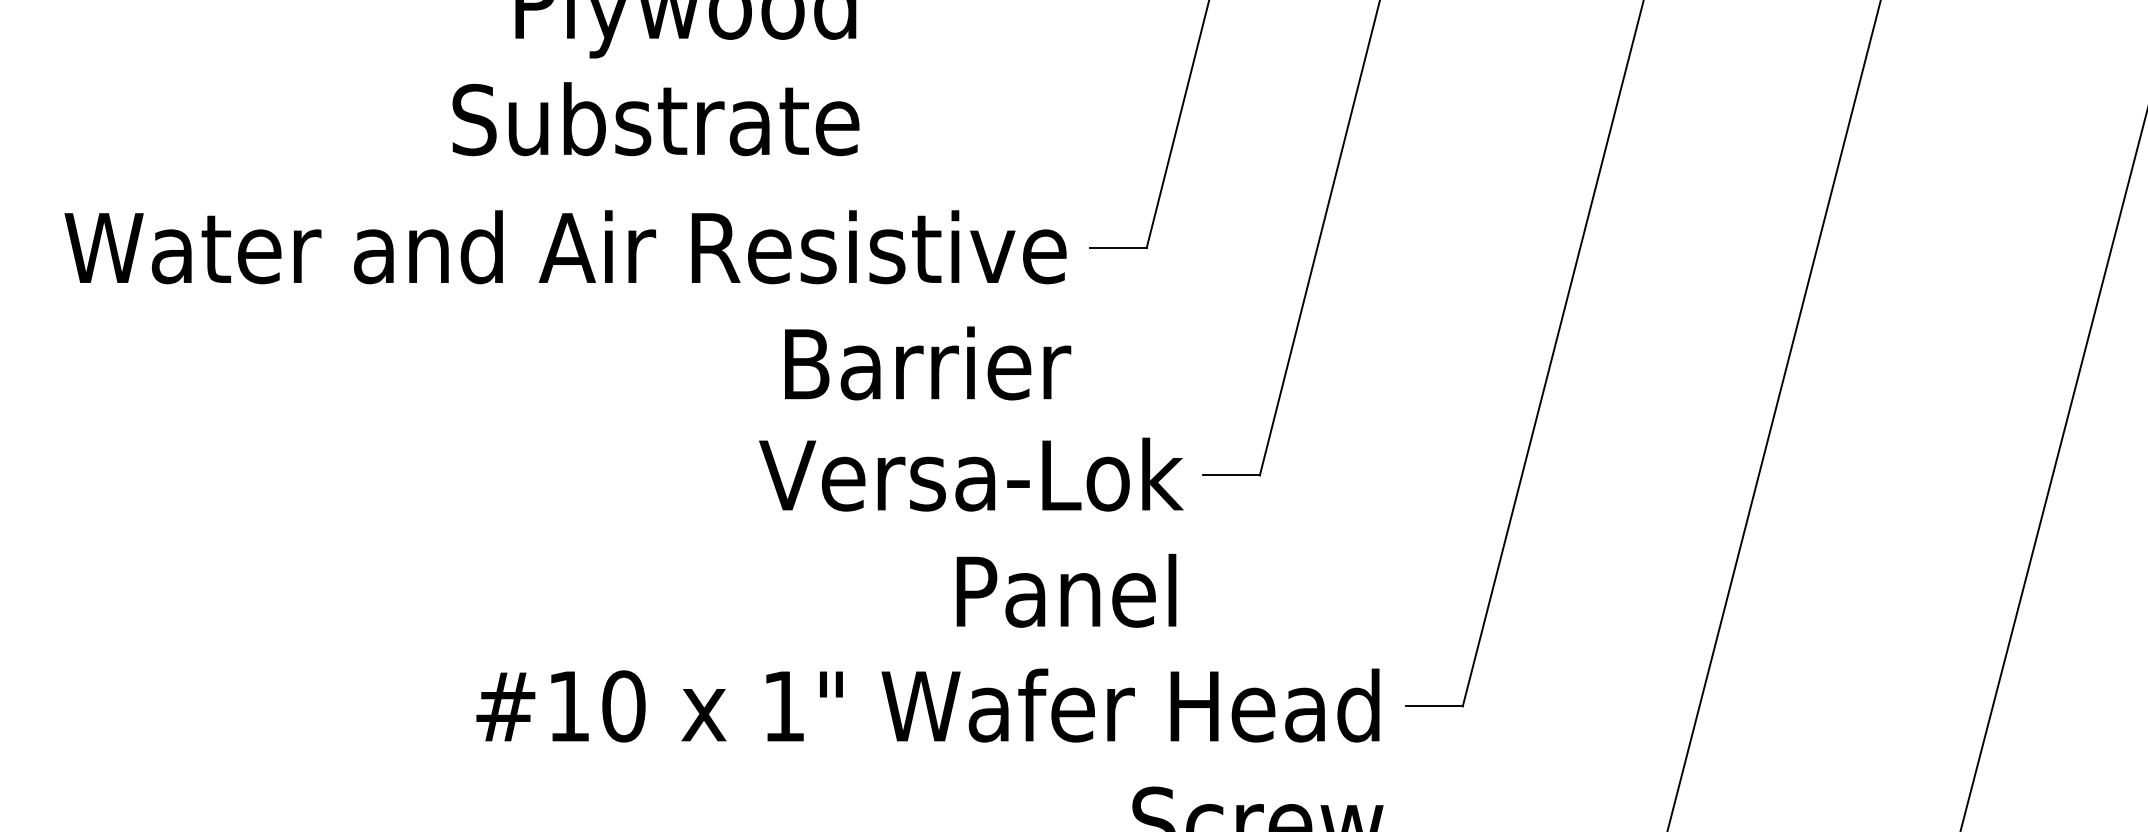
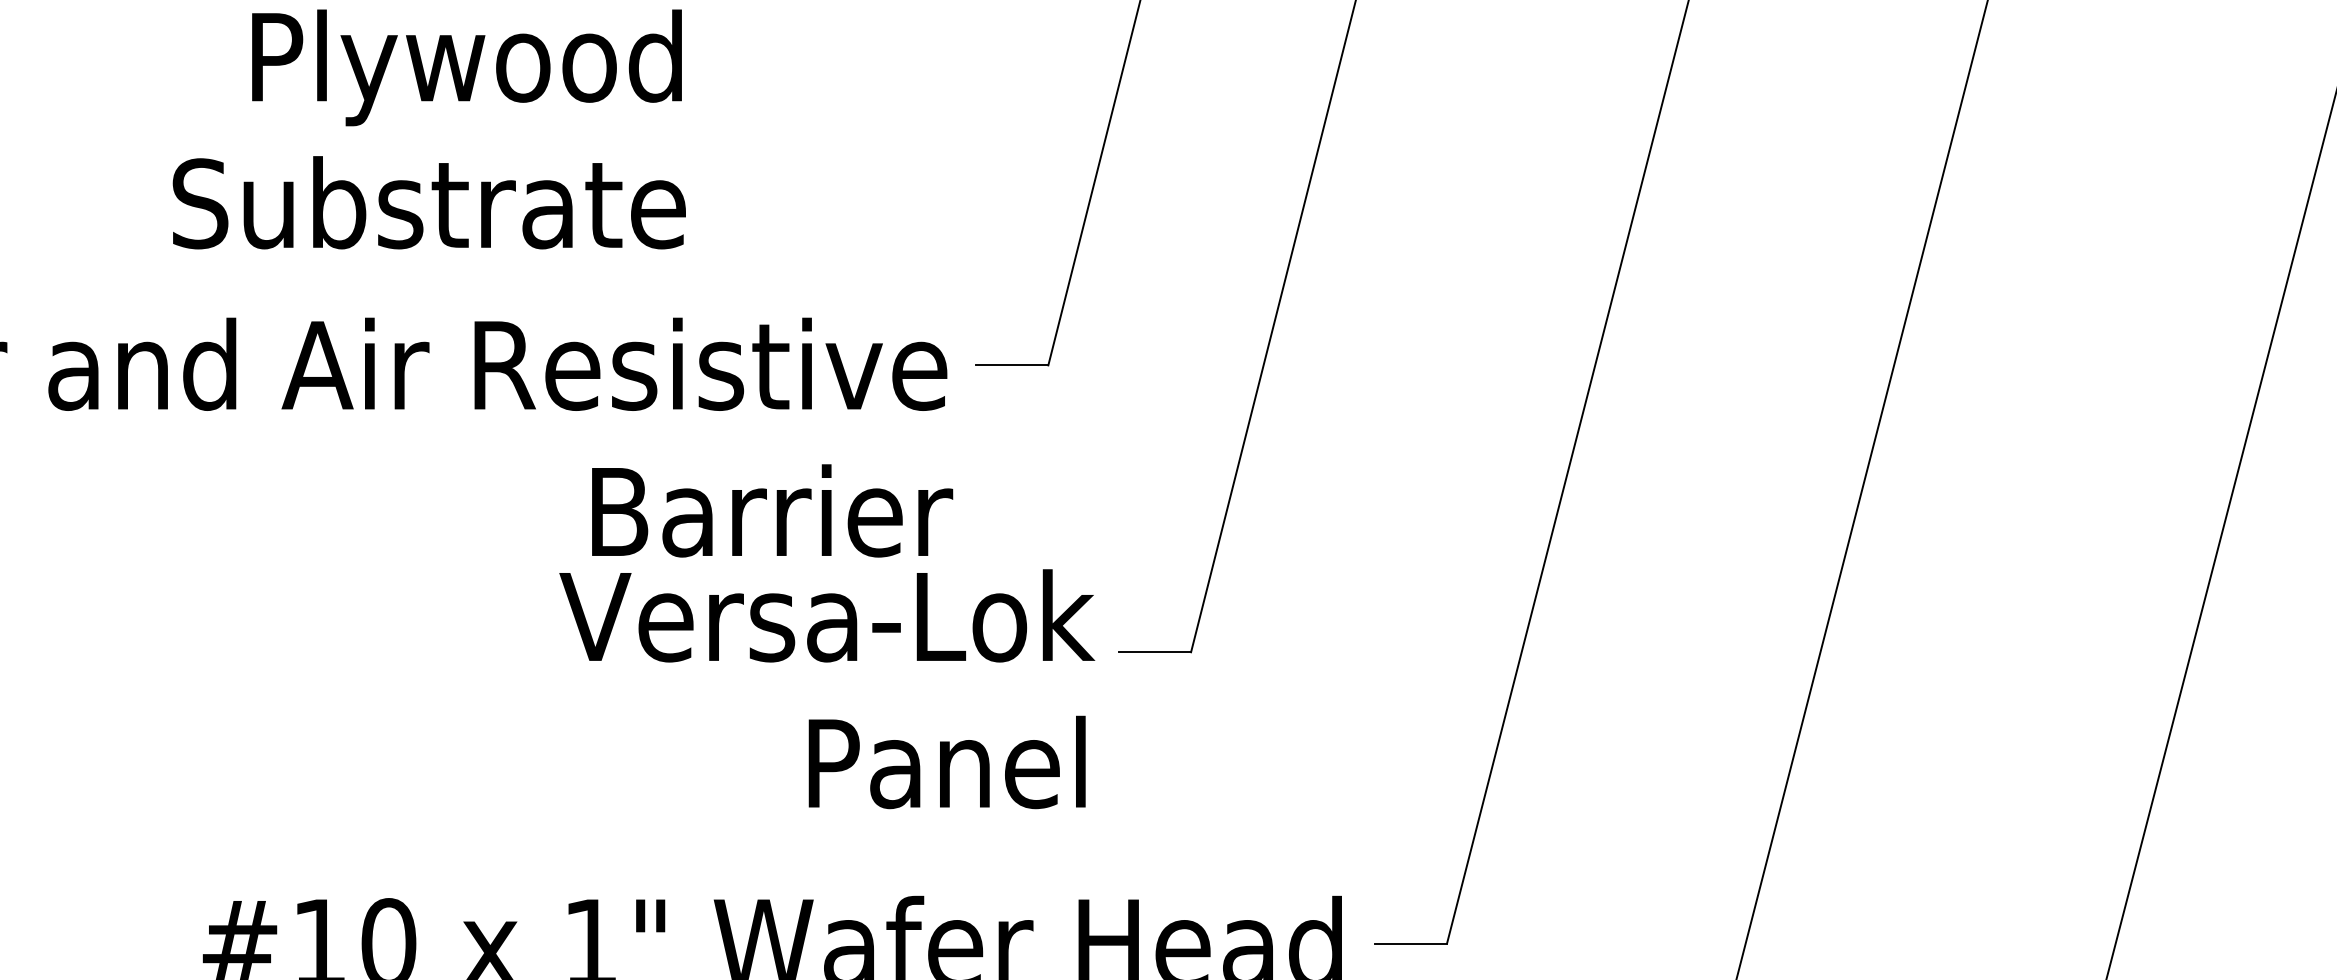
text: (971, 532) -> (827, 688), moved

